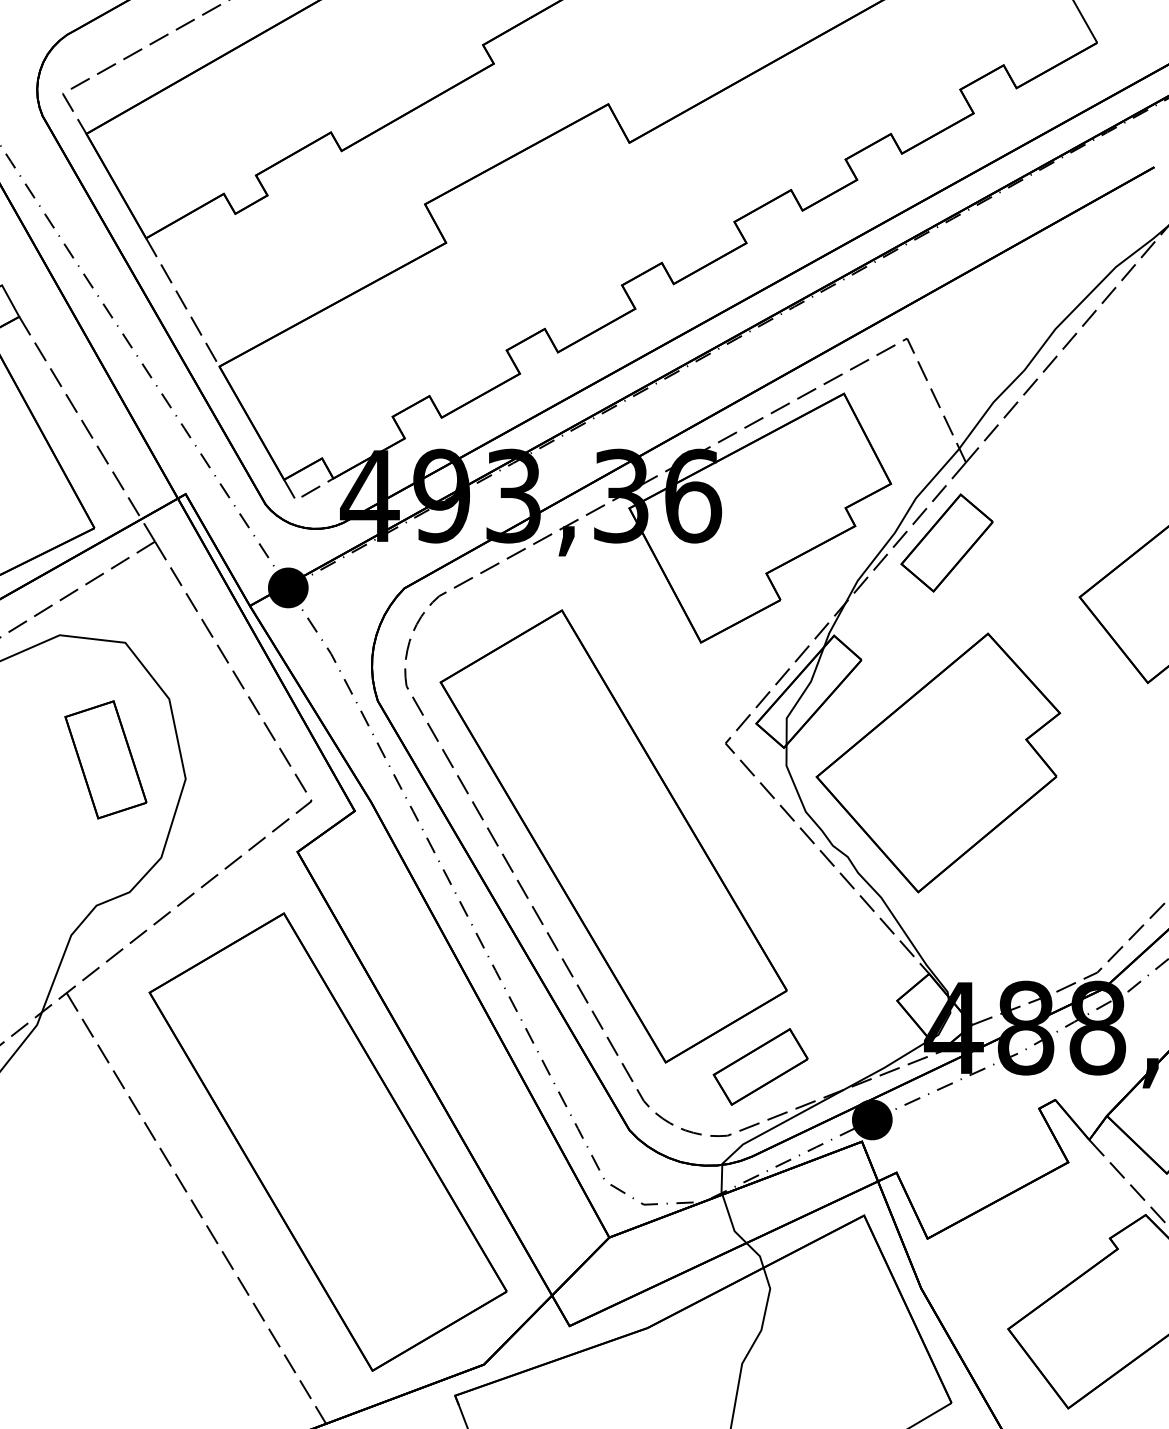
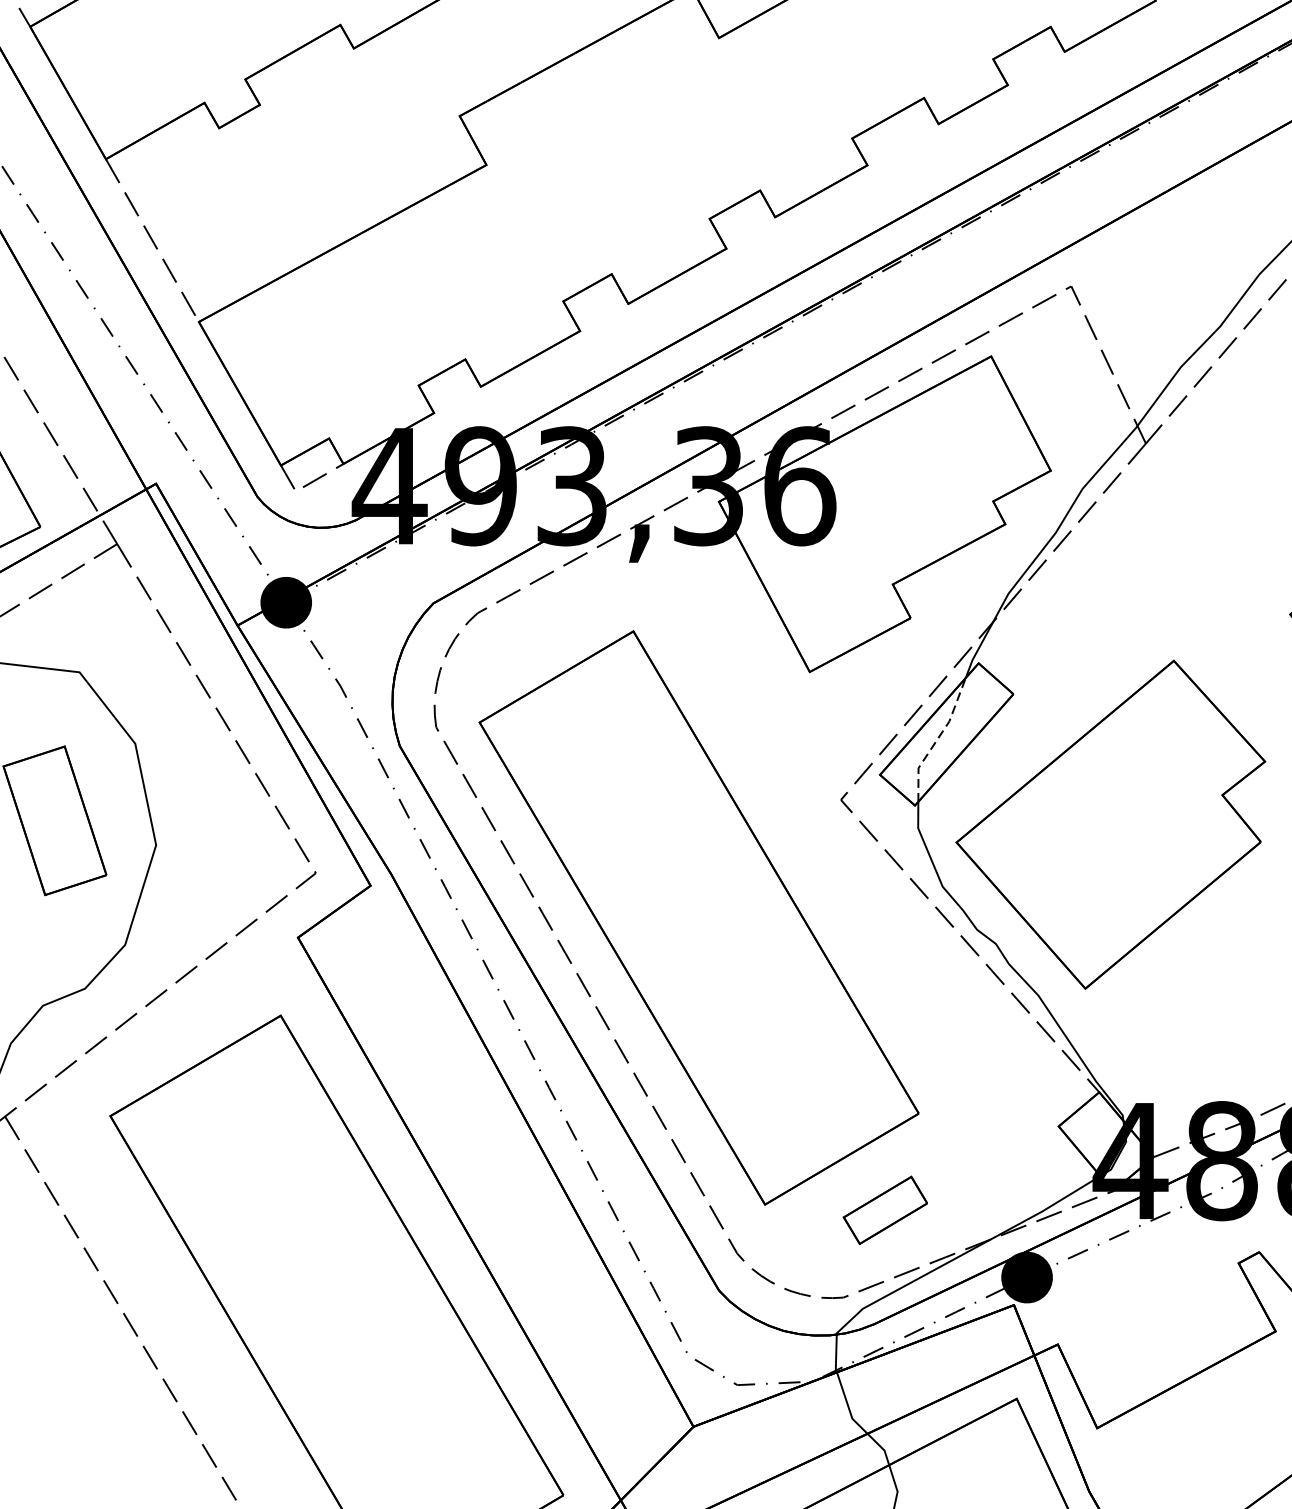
part: (946, 542) -> (1121, 545), removed
line: (801, 695) -> (937, 739), solid -> dashed
part: (760, 1066) -> (885, 1209), size x0.7

